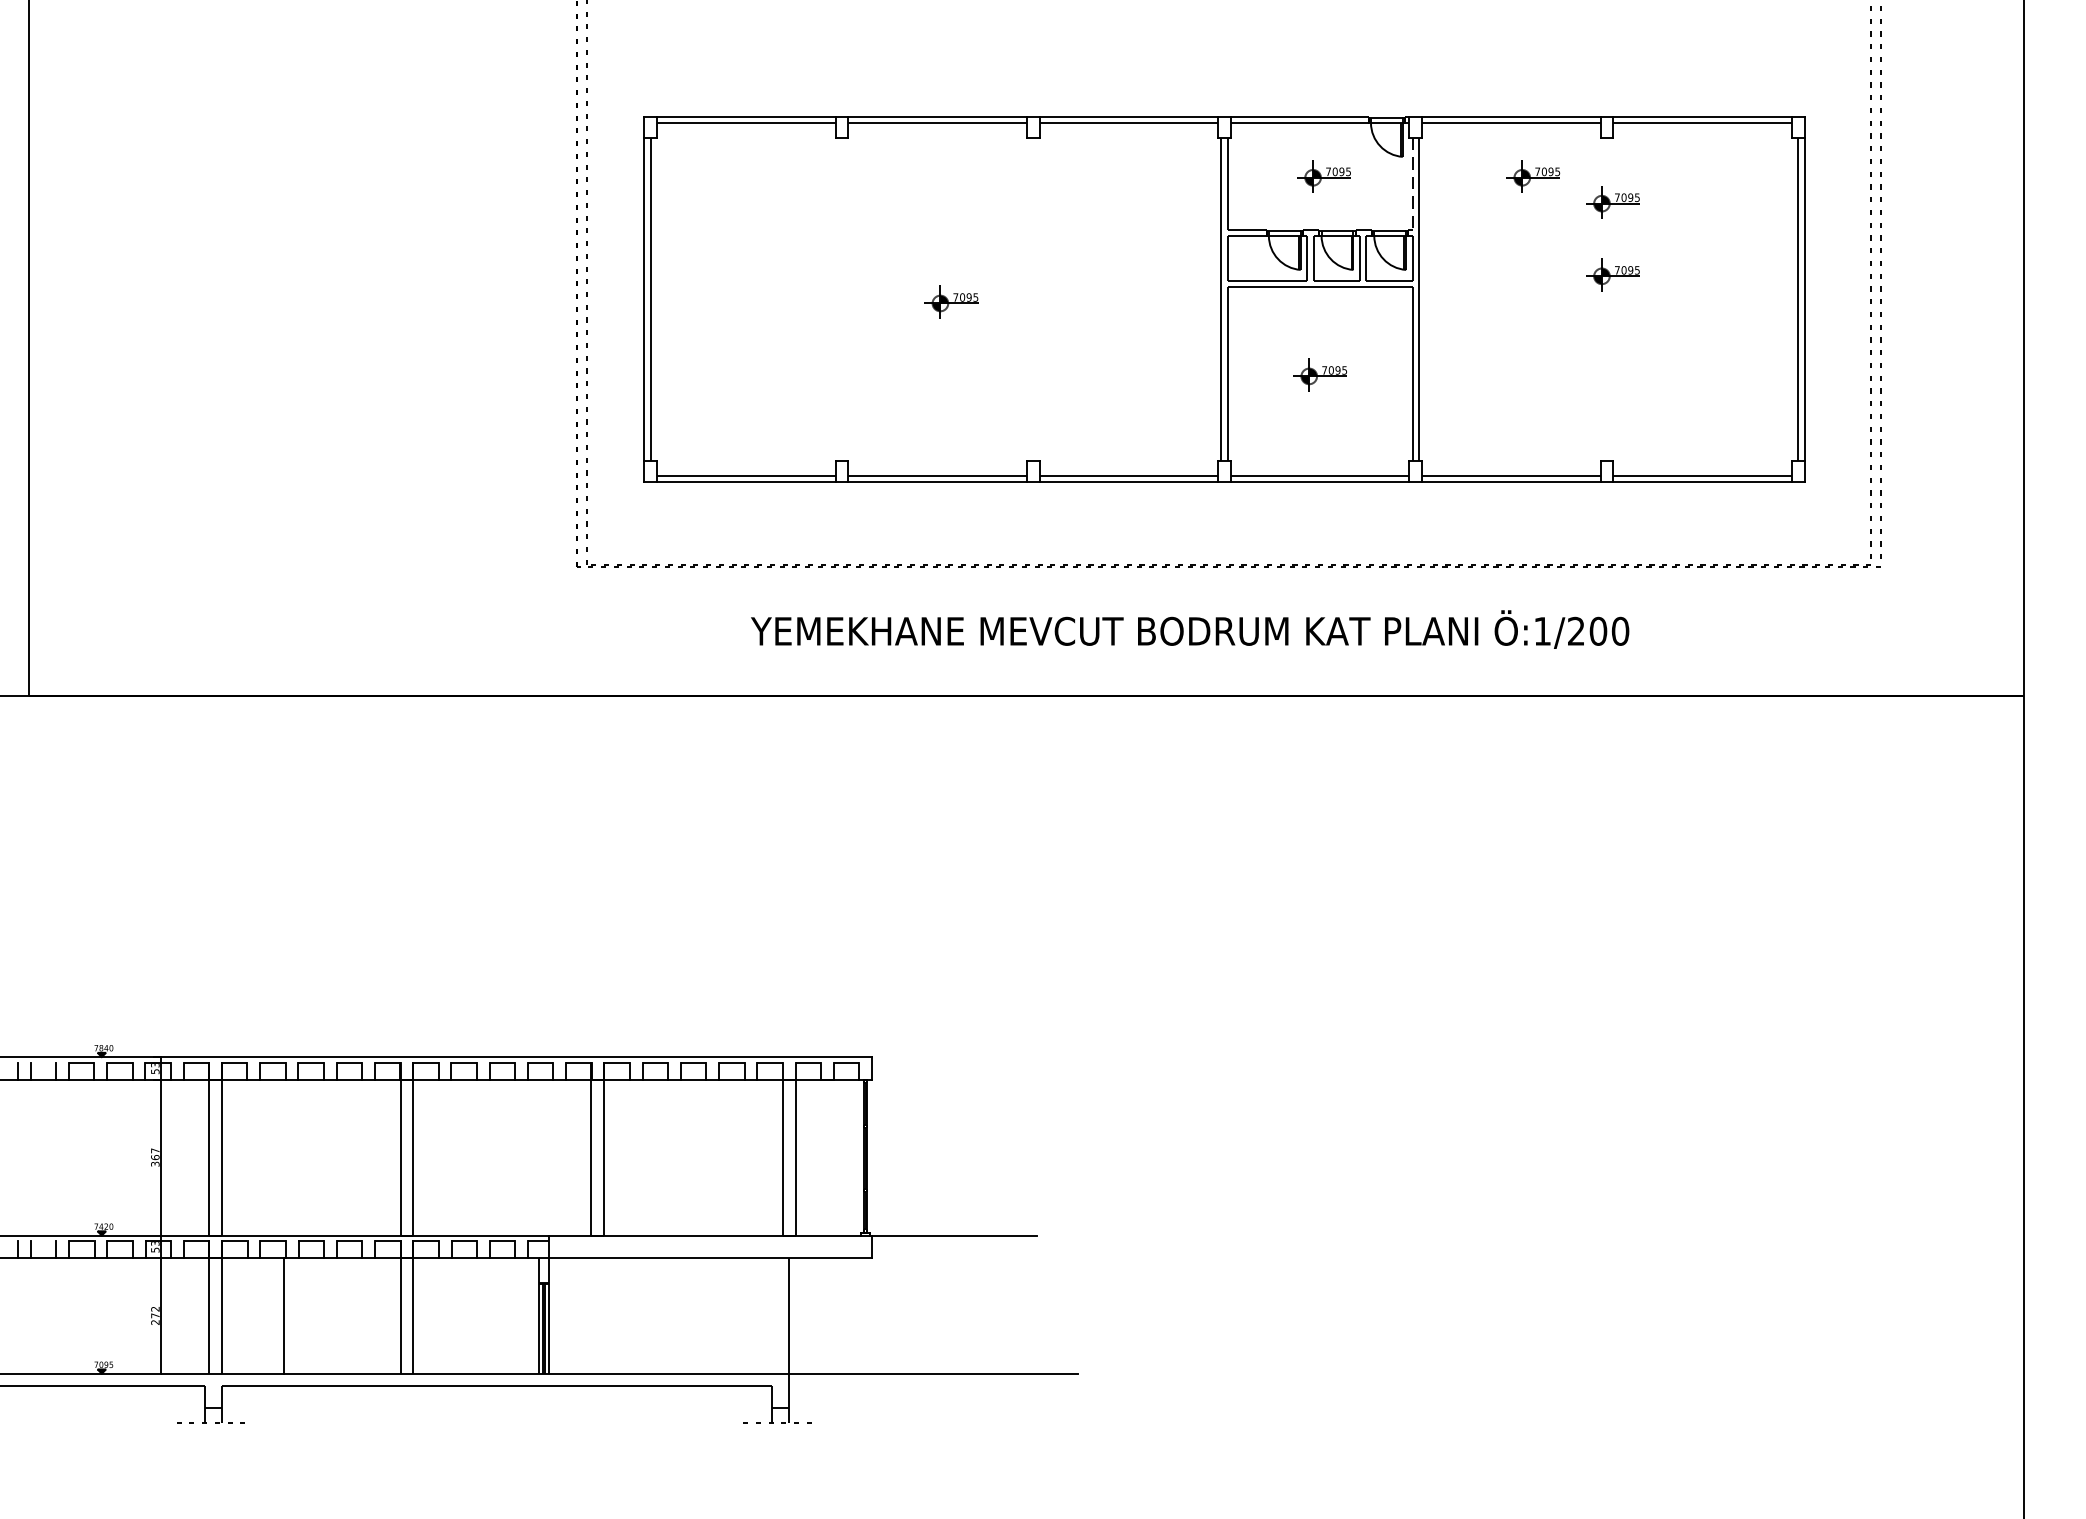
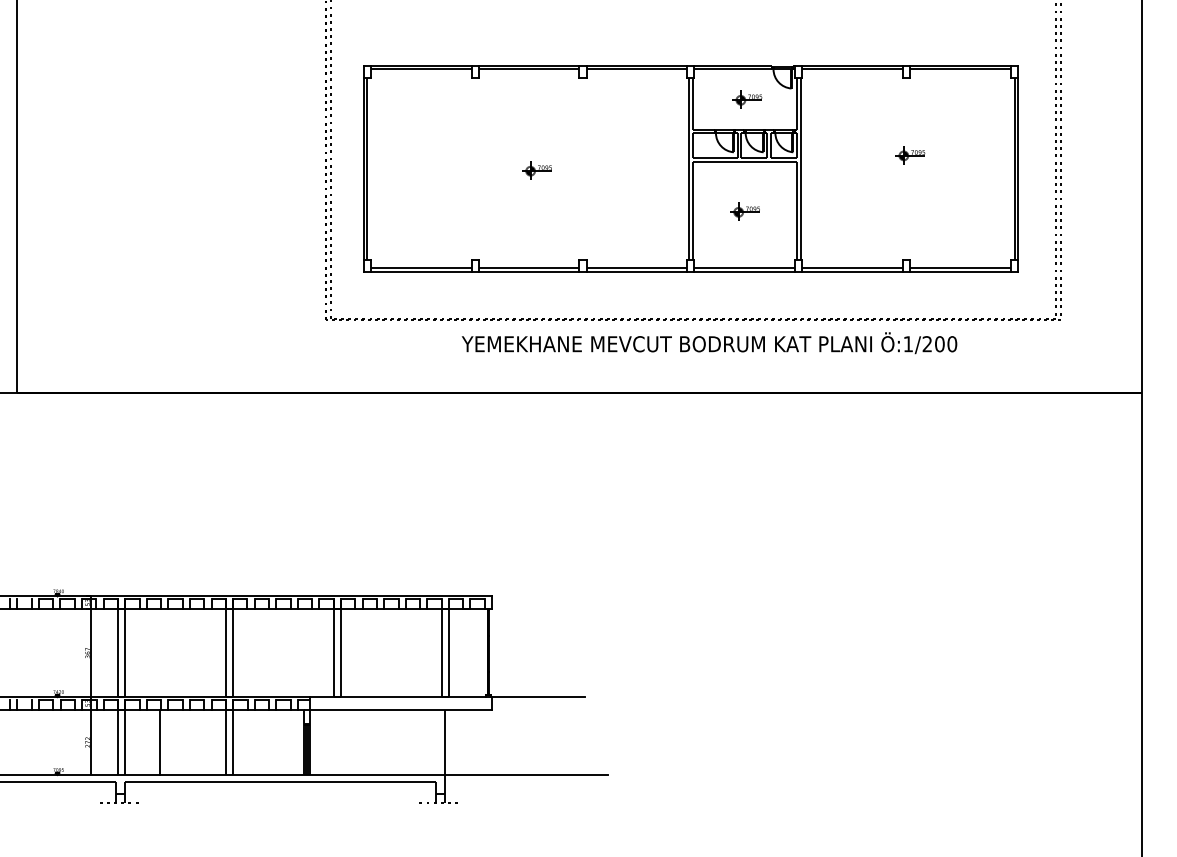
part: (1533, 176) -> (865, 99), removed
line: (1411, 183) -> (796, 103), dashed -> solid
part: (1613, 202) -> (910, 114), removed
text: (1190, 630) -> (709, 343), moved

